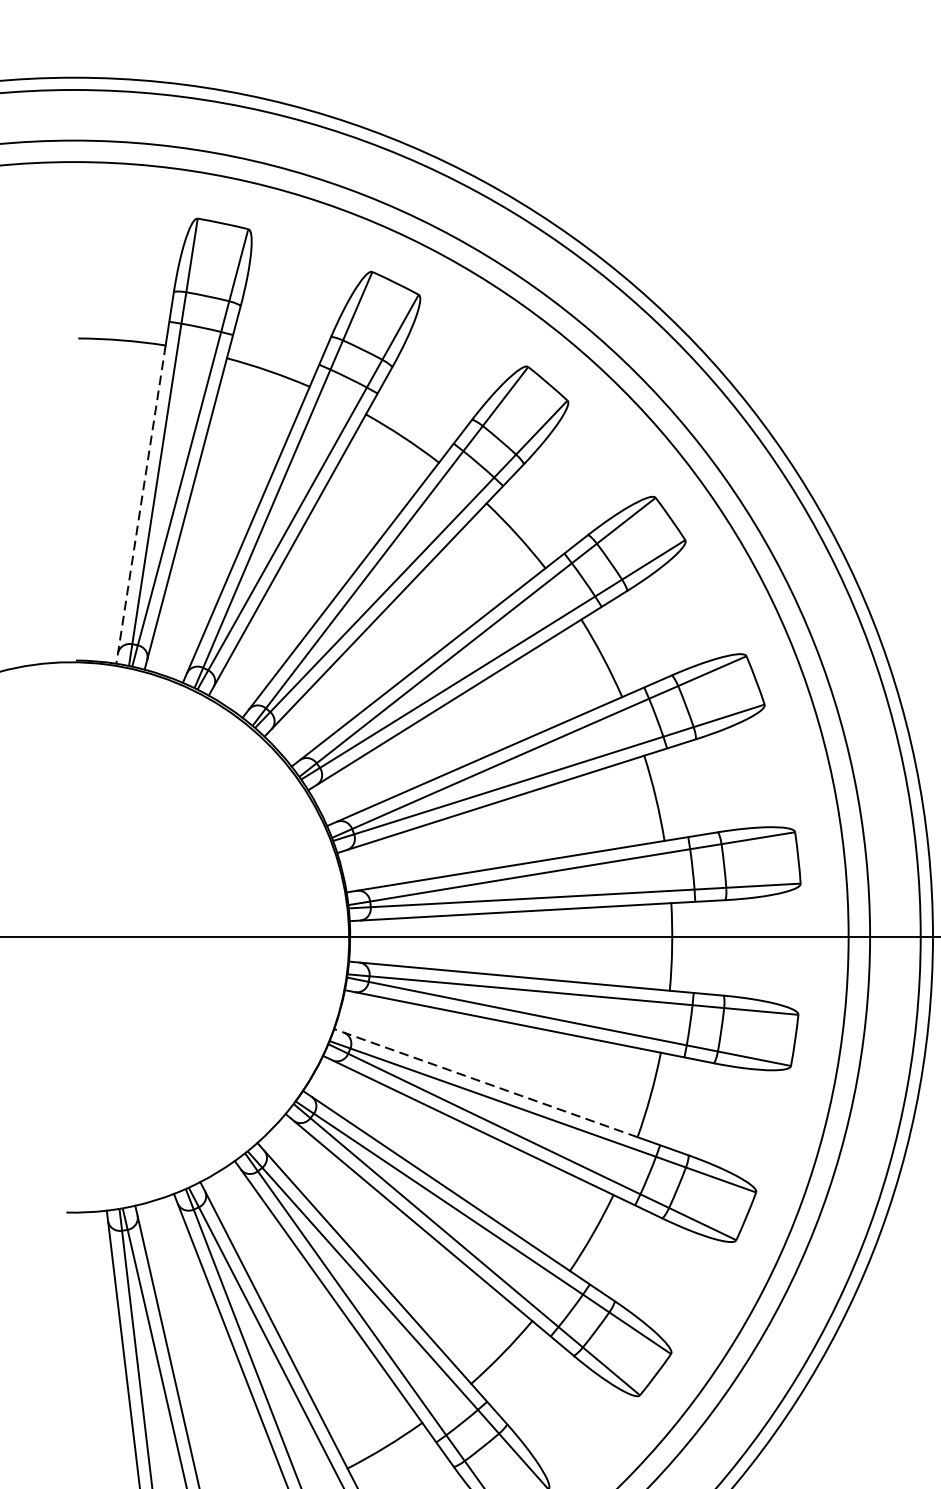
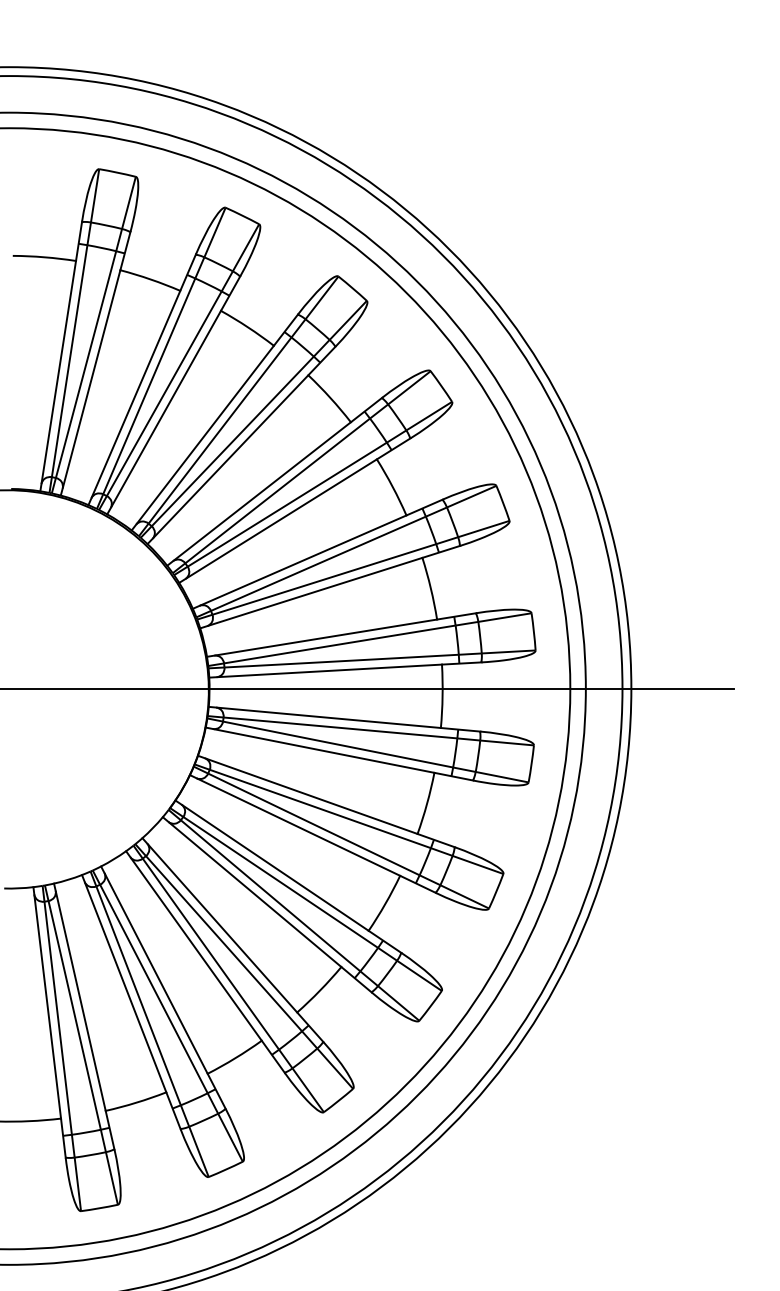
line: (141, 505) -> (58, 376), dashed -> solid
line: (485, 1082) -> (307, 794), dashed -> solid

